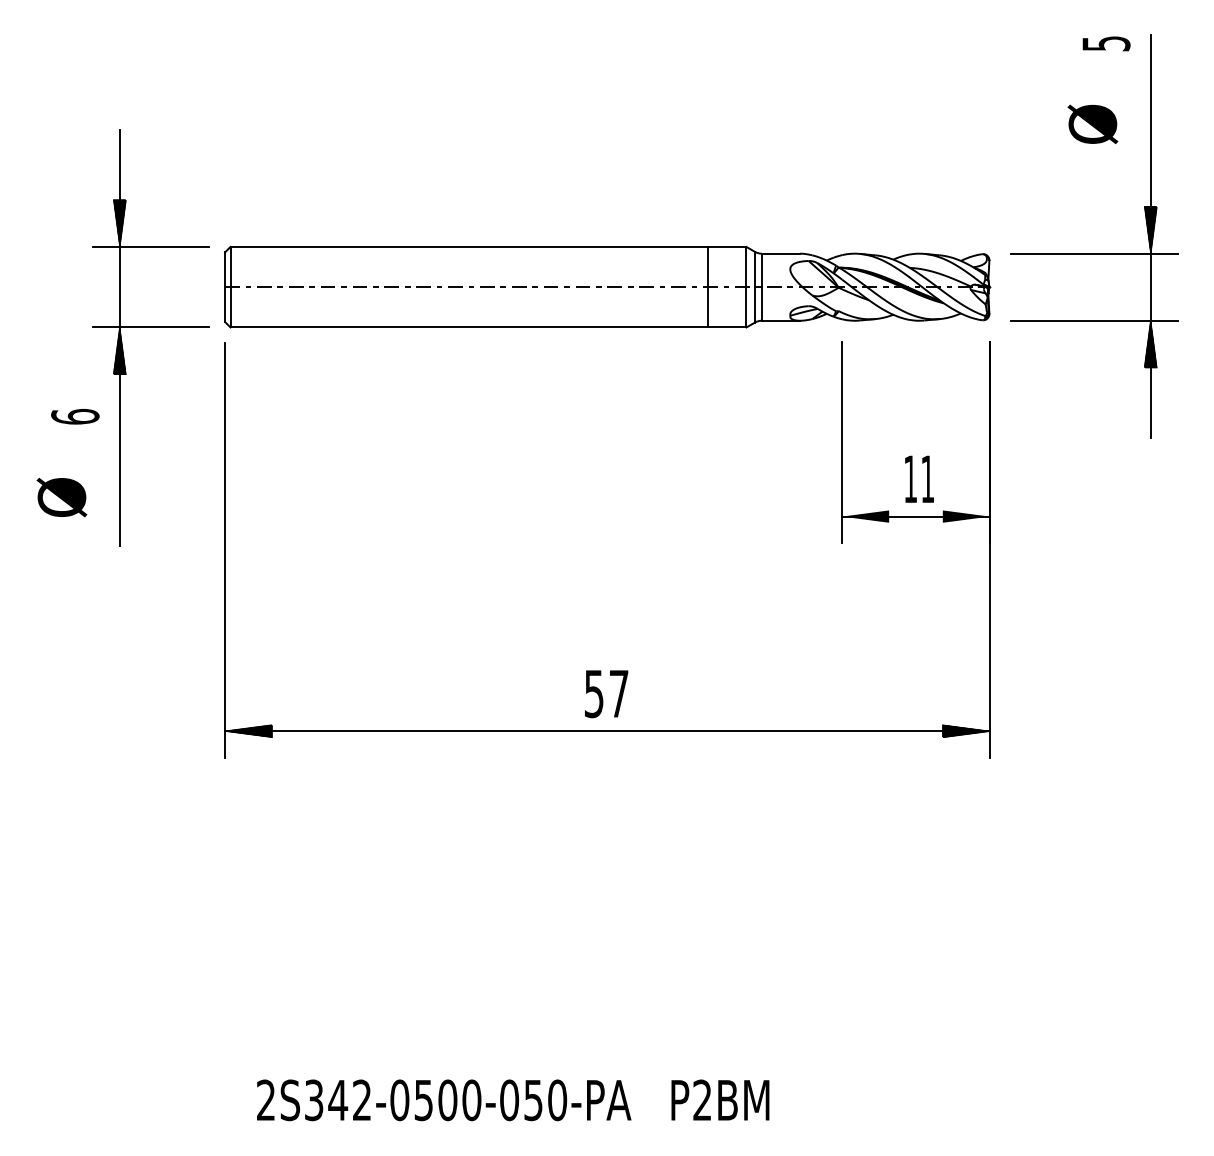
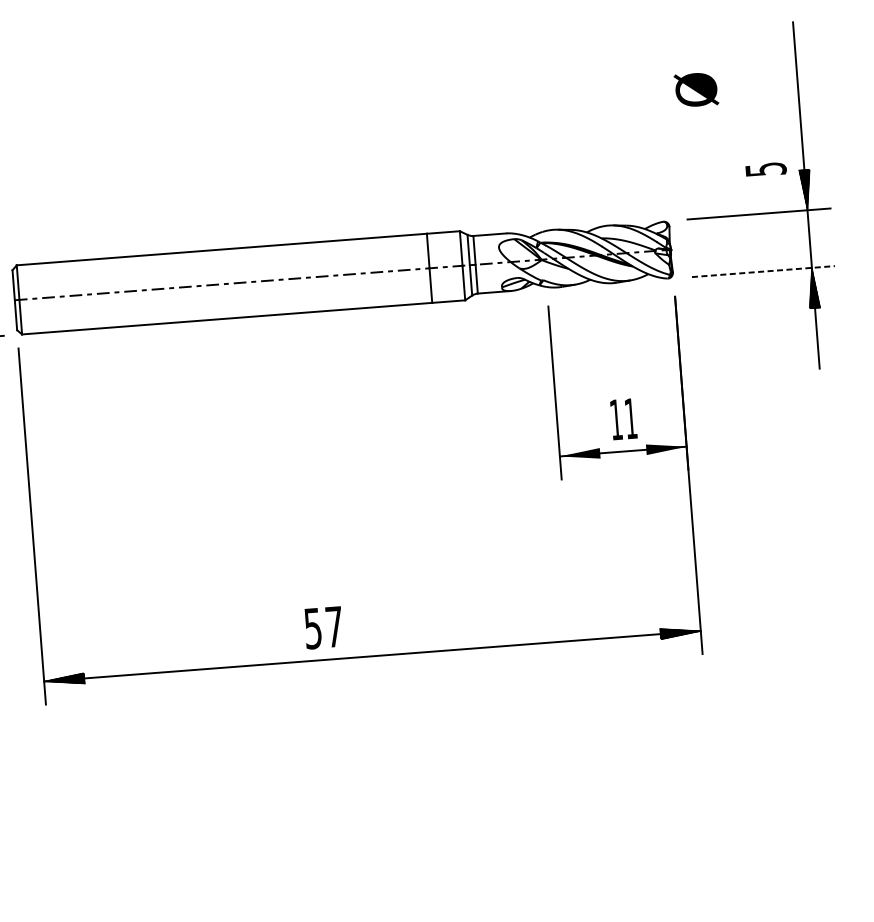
text: (1106, 43) -> (766, 169), moved
text: (1092, 123) -> (696, 89), moved
line: (1094, 320) -> (763, 271), solid -> dashed
text: (606, 694) -> (323, 628), moved

